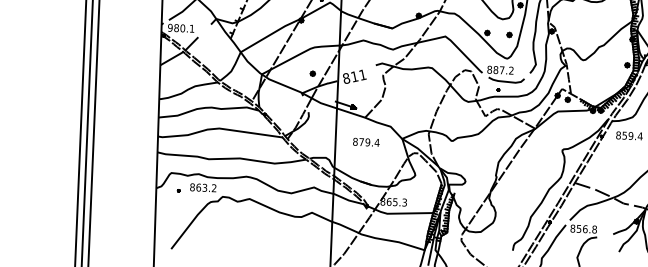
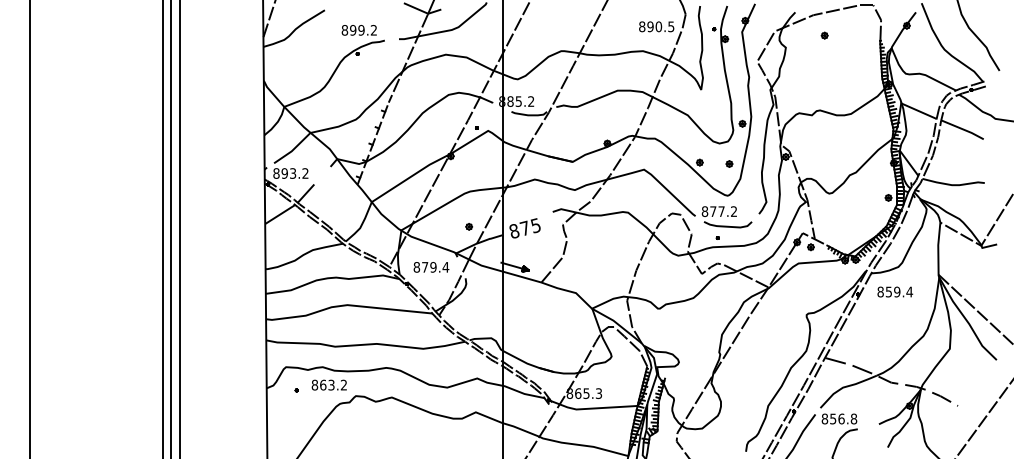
text: (180, 28) -> (290, 173), 980.1 -> 893.2
text: (496, 69) -> (713, 211), 887.2 -> 877.2
text: (358, 75) -> (530, 226), 811 -> 875
text: (366, 142) -> (431, 267), moved

